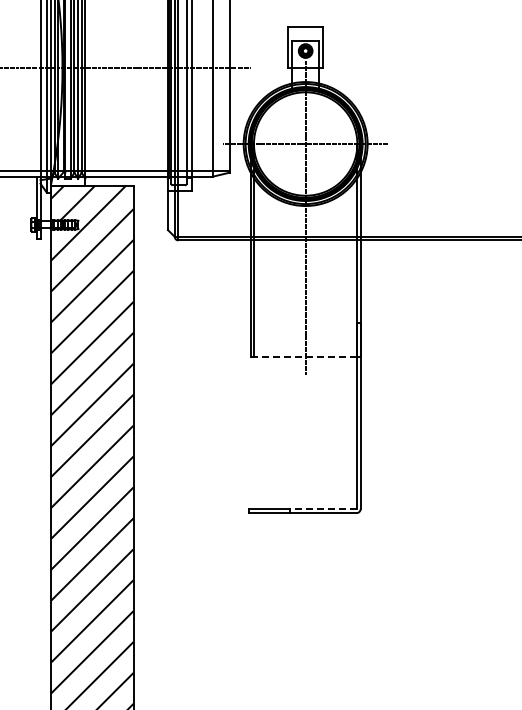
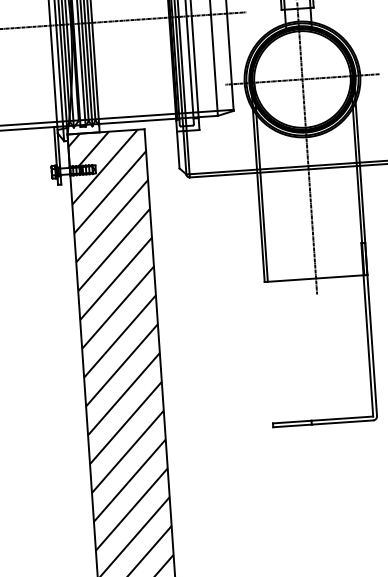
line: (304, 357) -> (314, 278), dashed -> solid
line: (323, 508) -> (342, 418), dashed -> solid

